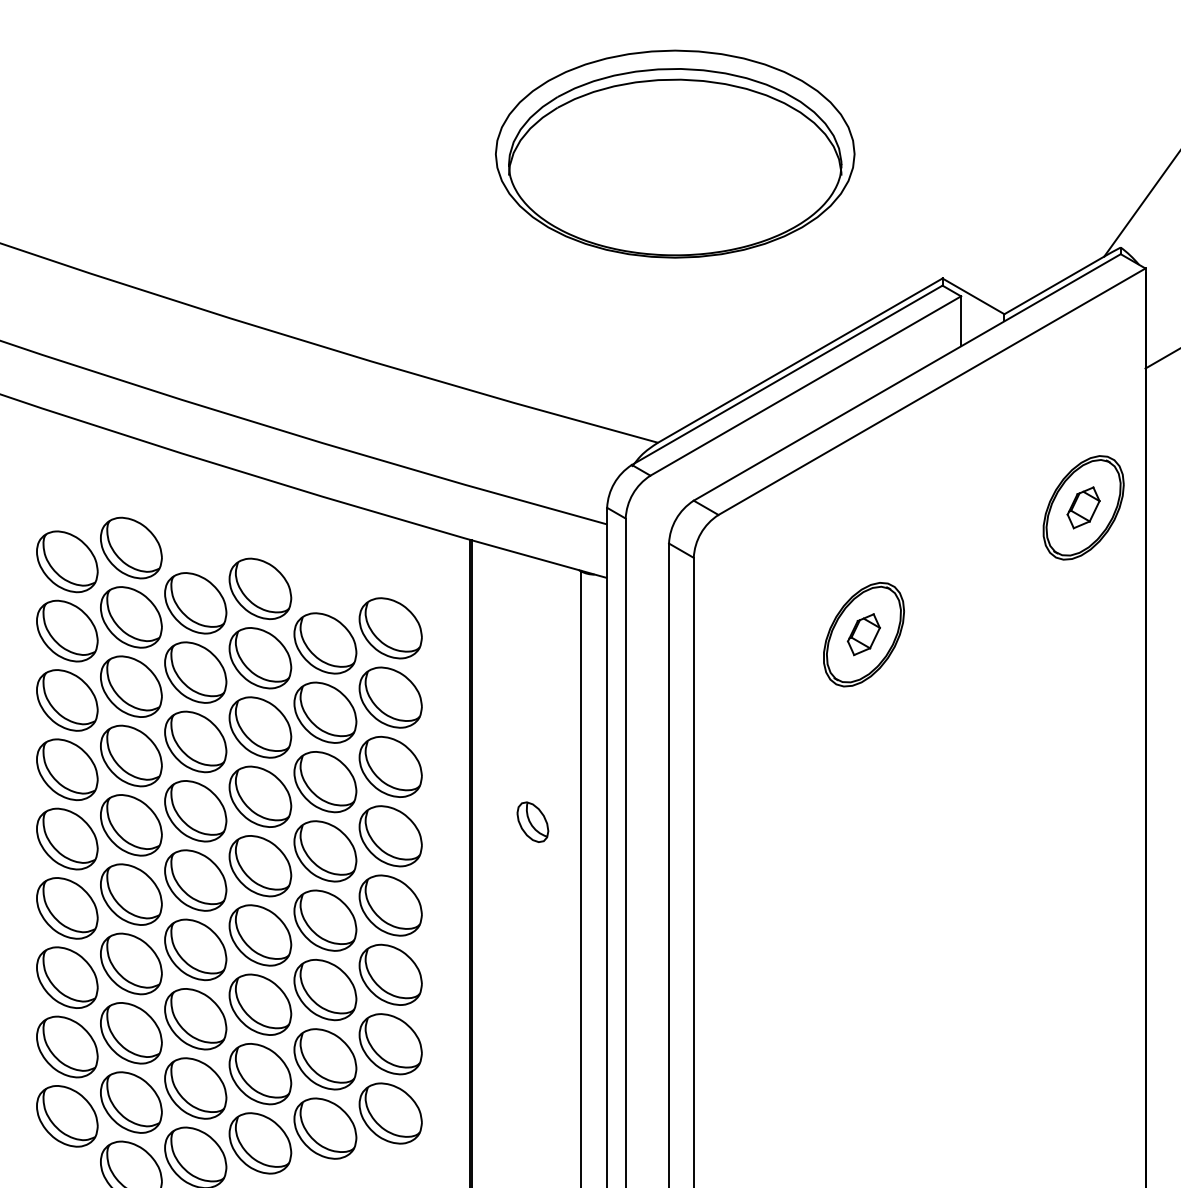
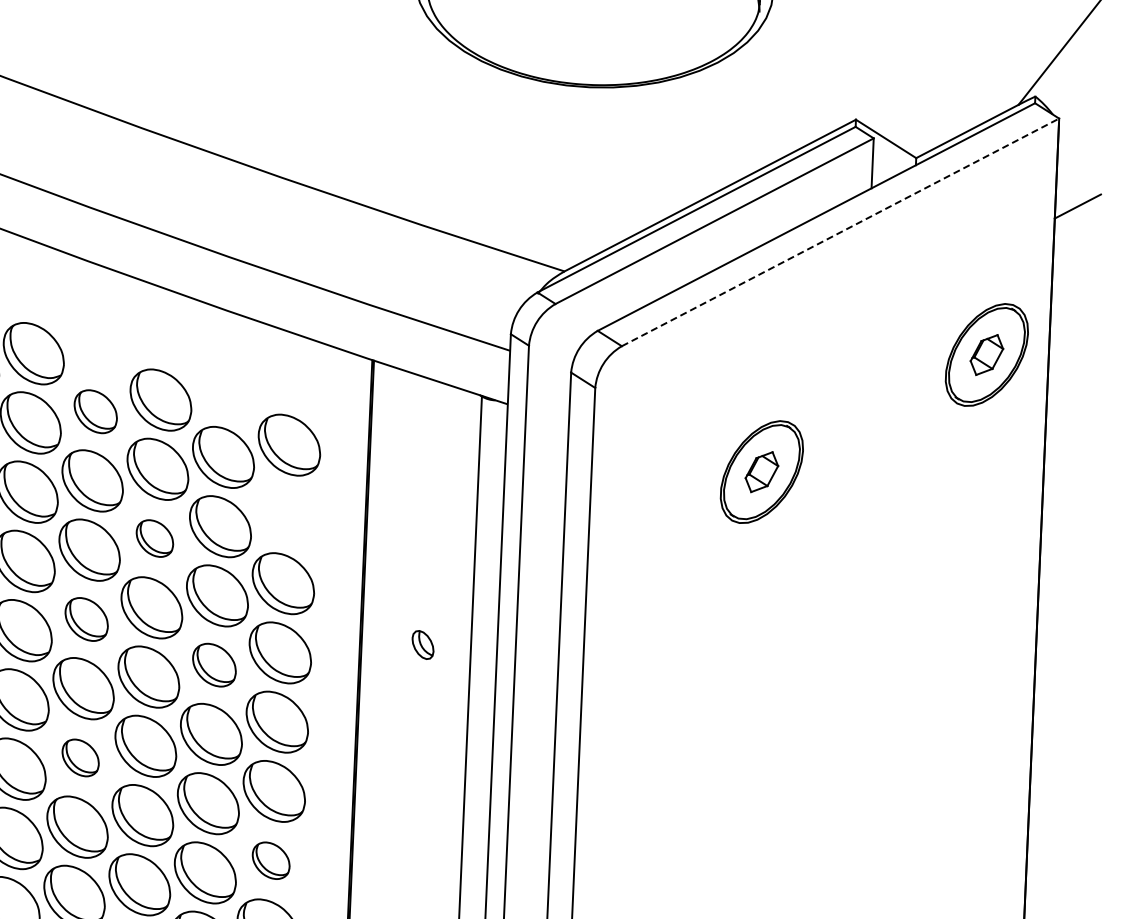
line: (932, 391) -> (841, 232), solid -> dashed
part: (195, 603) -> (95, 411), size x0.7
part: (390, 697) -> (286, 514), removed
part: (260, 727) -> (154, 538), size x0.6
part: (195, 811) -> (86, 619), size x0.7
part: (532, 821) -> (422, 644), size x0.7
part: (325, 851) -> (214, 665), size x0.7
part: (195, 949) -> (80, 757), size x0.6
part: (390, 1044) -> (271, 860), size x0.6

